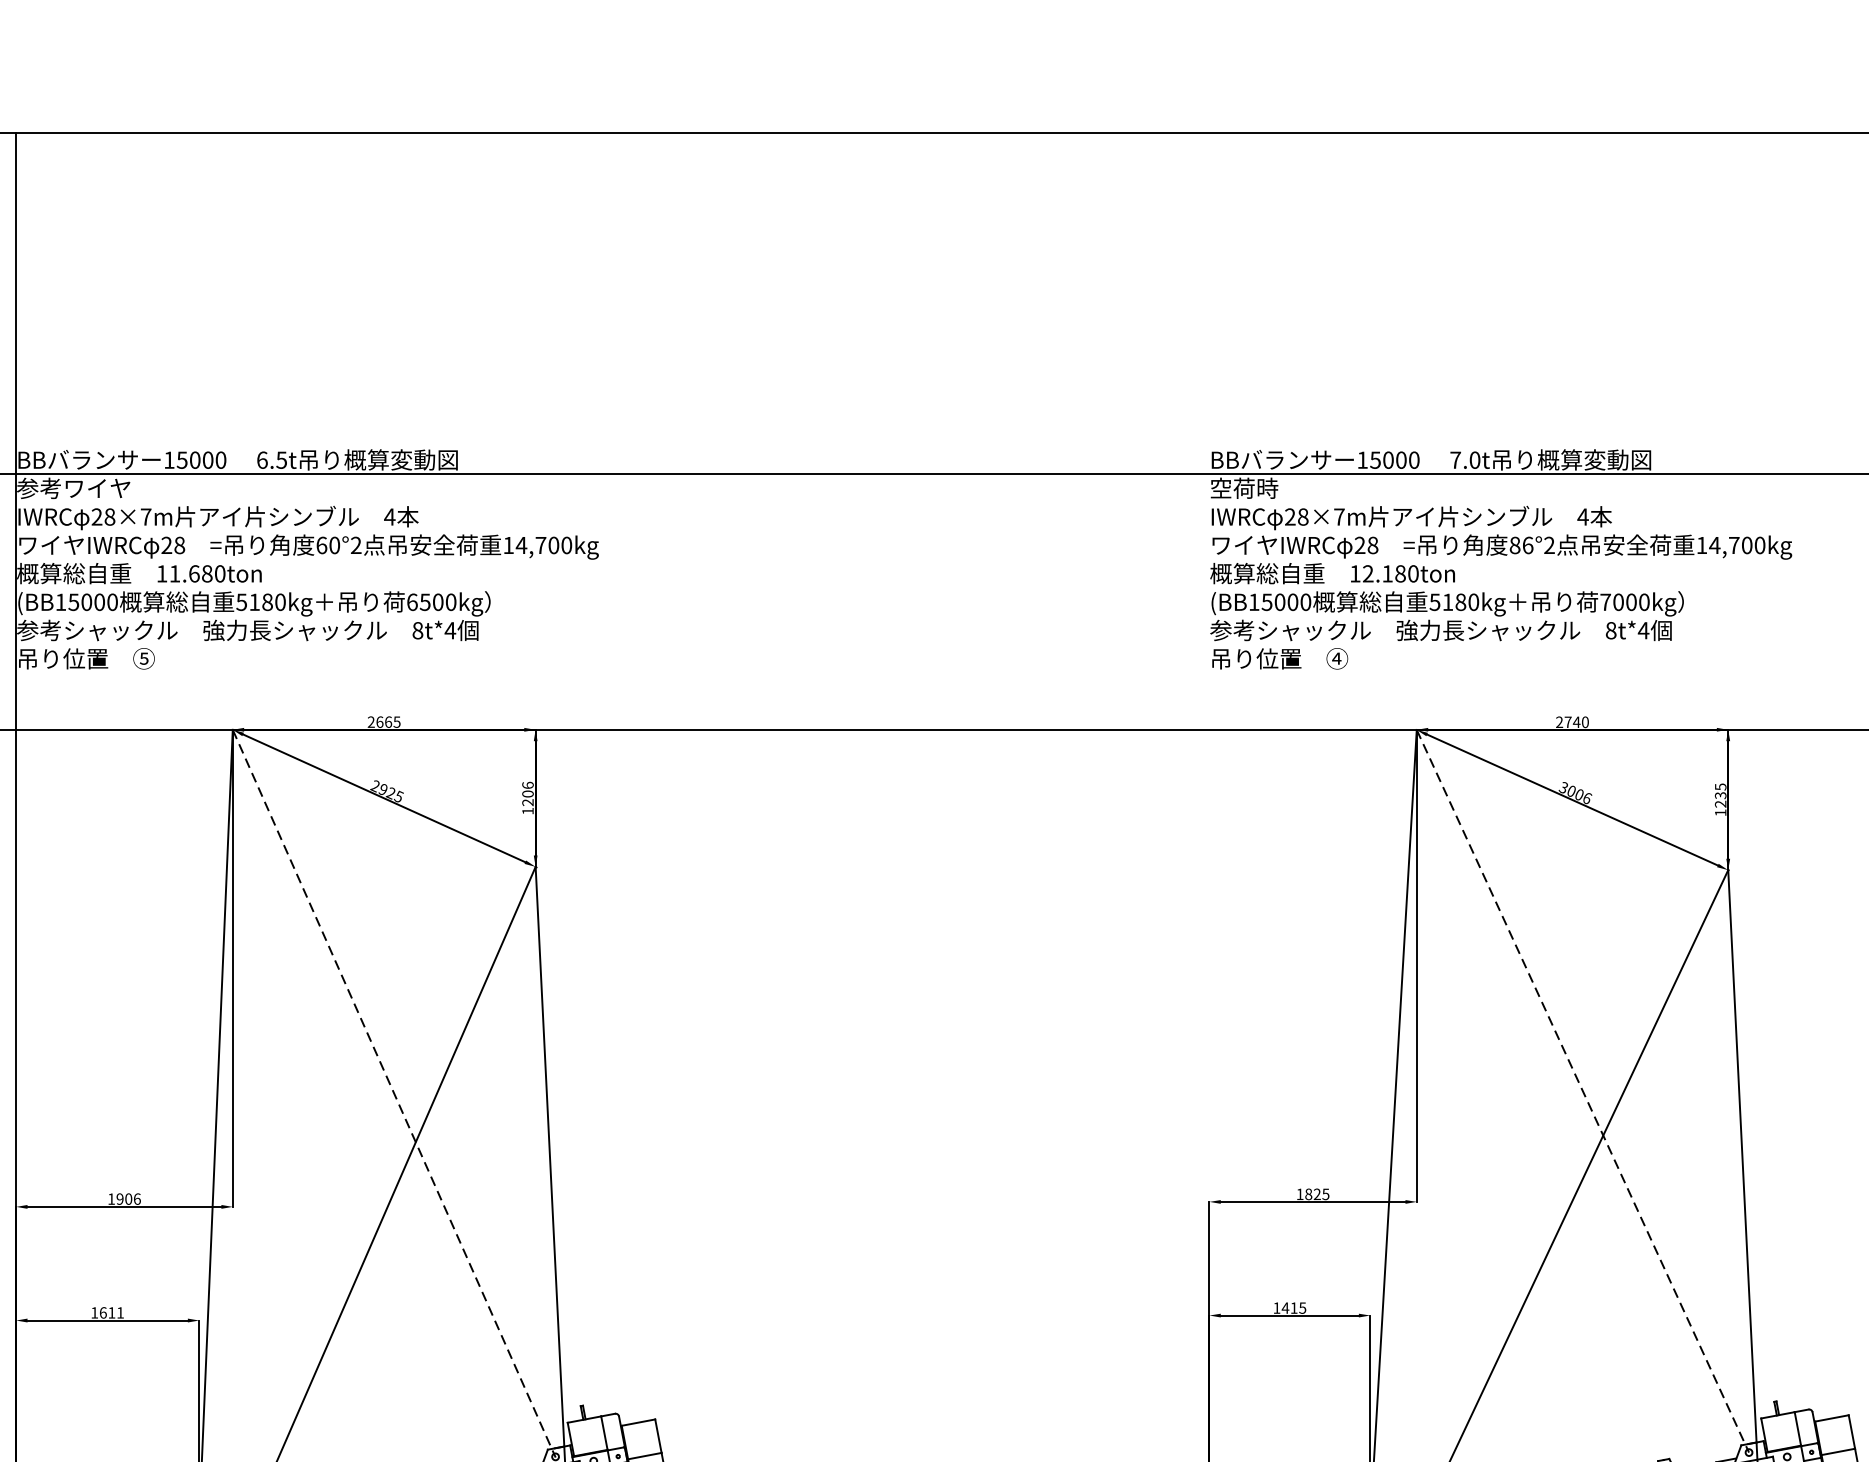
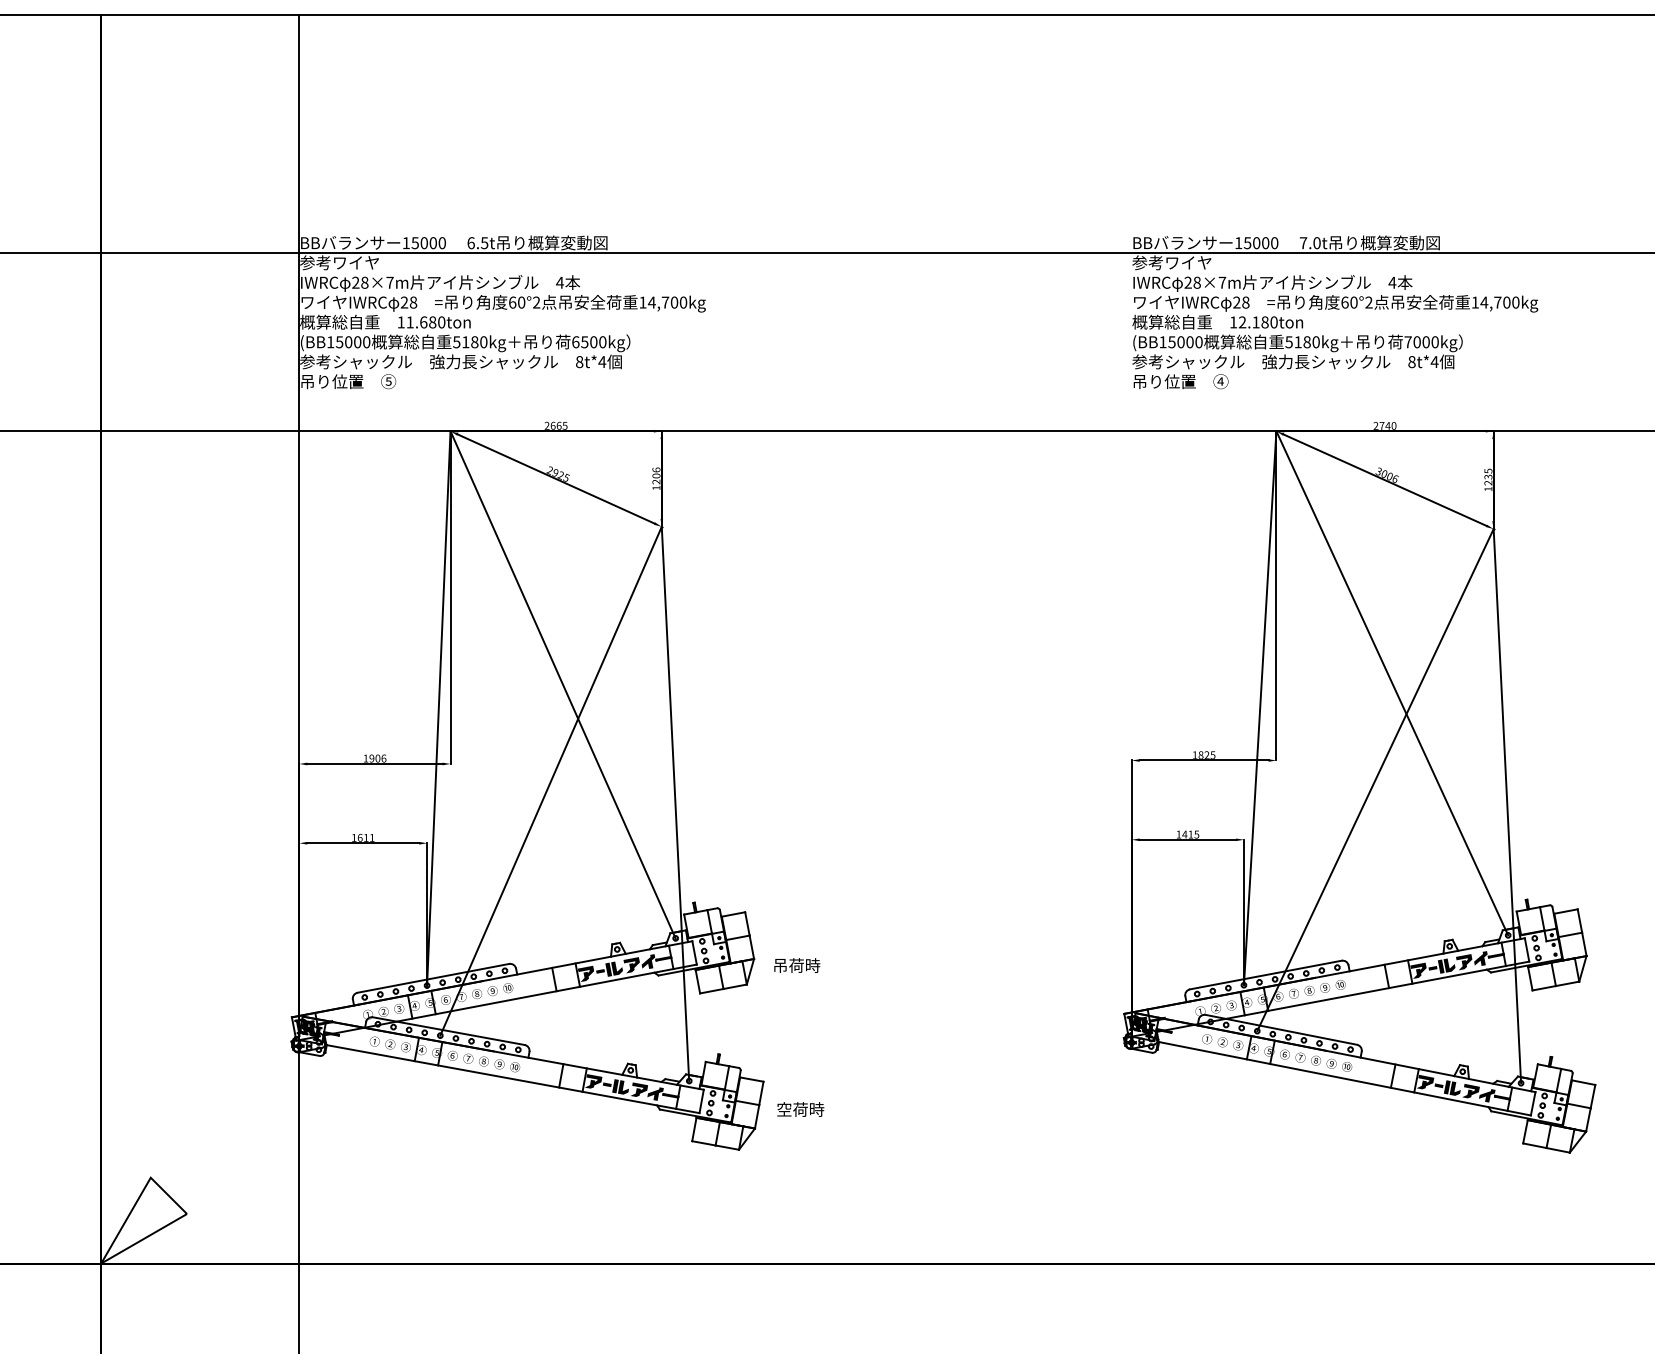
text: (1266, 487) -> (1171, 262), 空荷時 -> 参考ワイヤ
text: (1521, 545) -> (1349, 302), 86°2 -> 60°2
line: (1583, 1091) -> (1392, 683), dashed -> solid
line: (394, 1094) -> (563, 685), dashed -> solid

